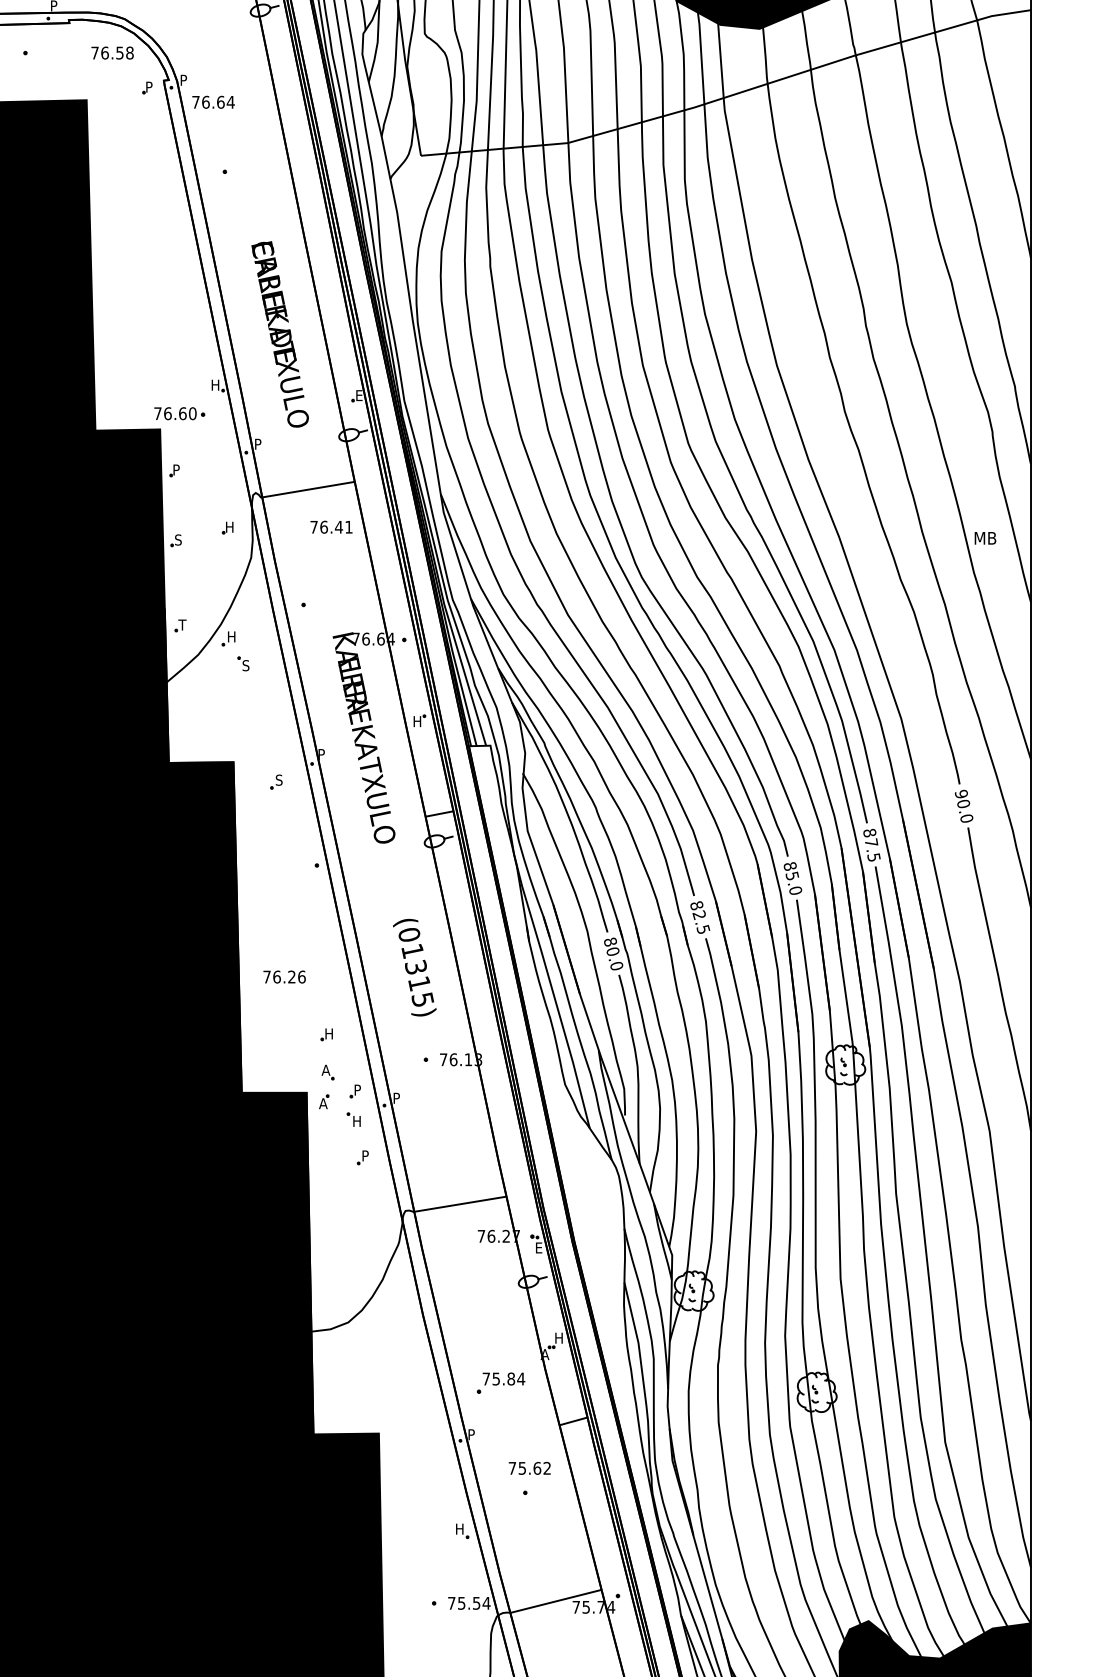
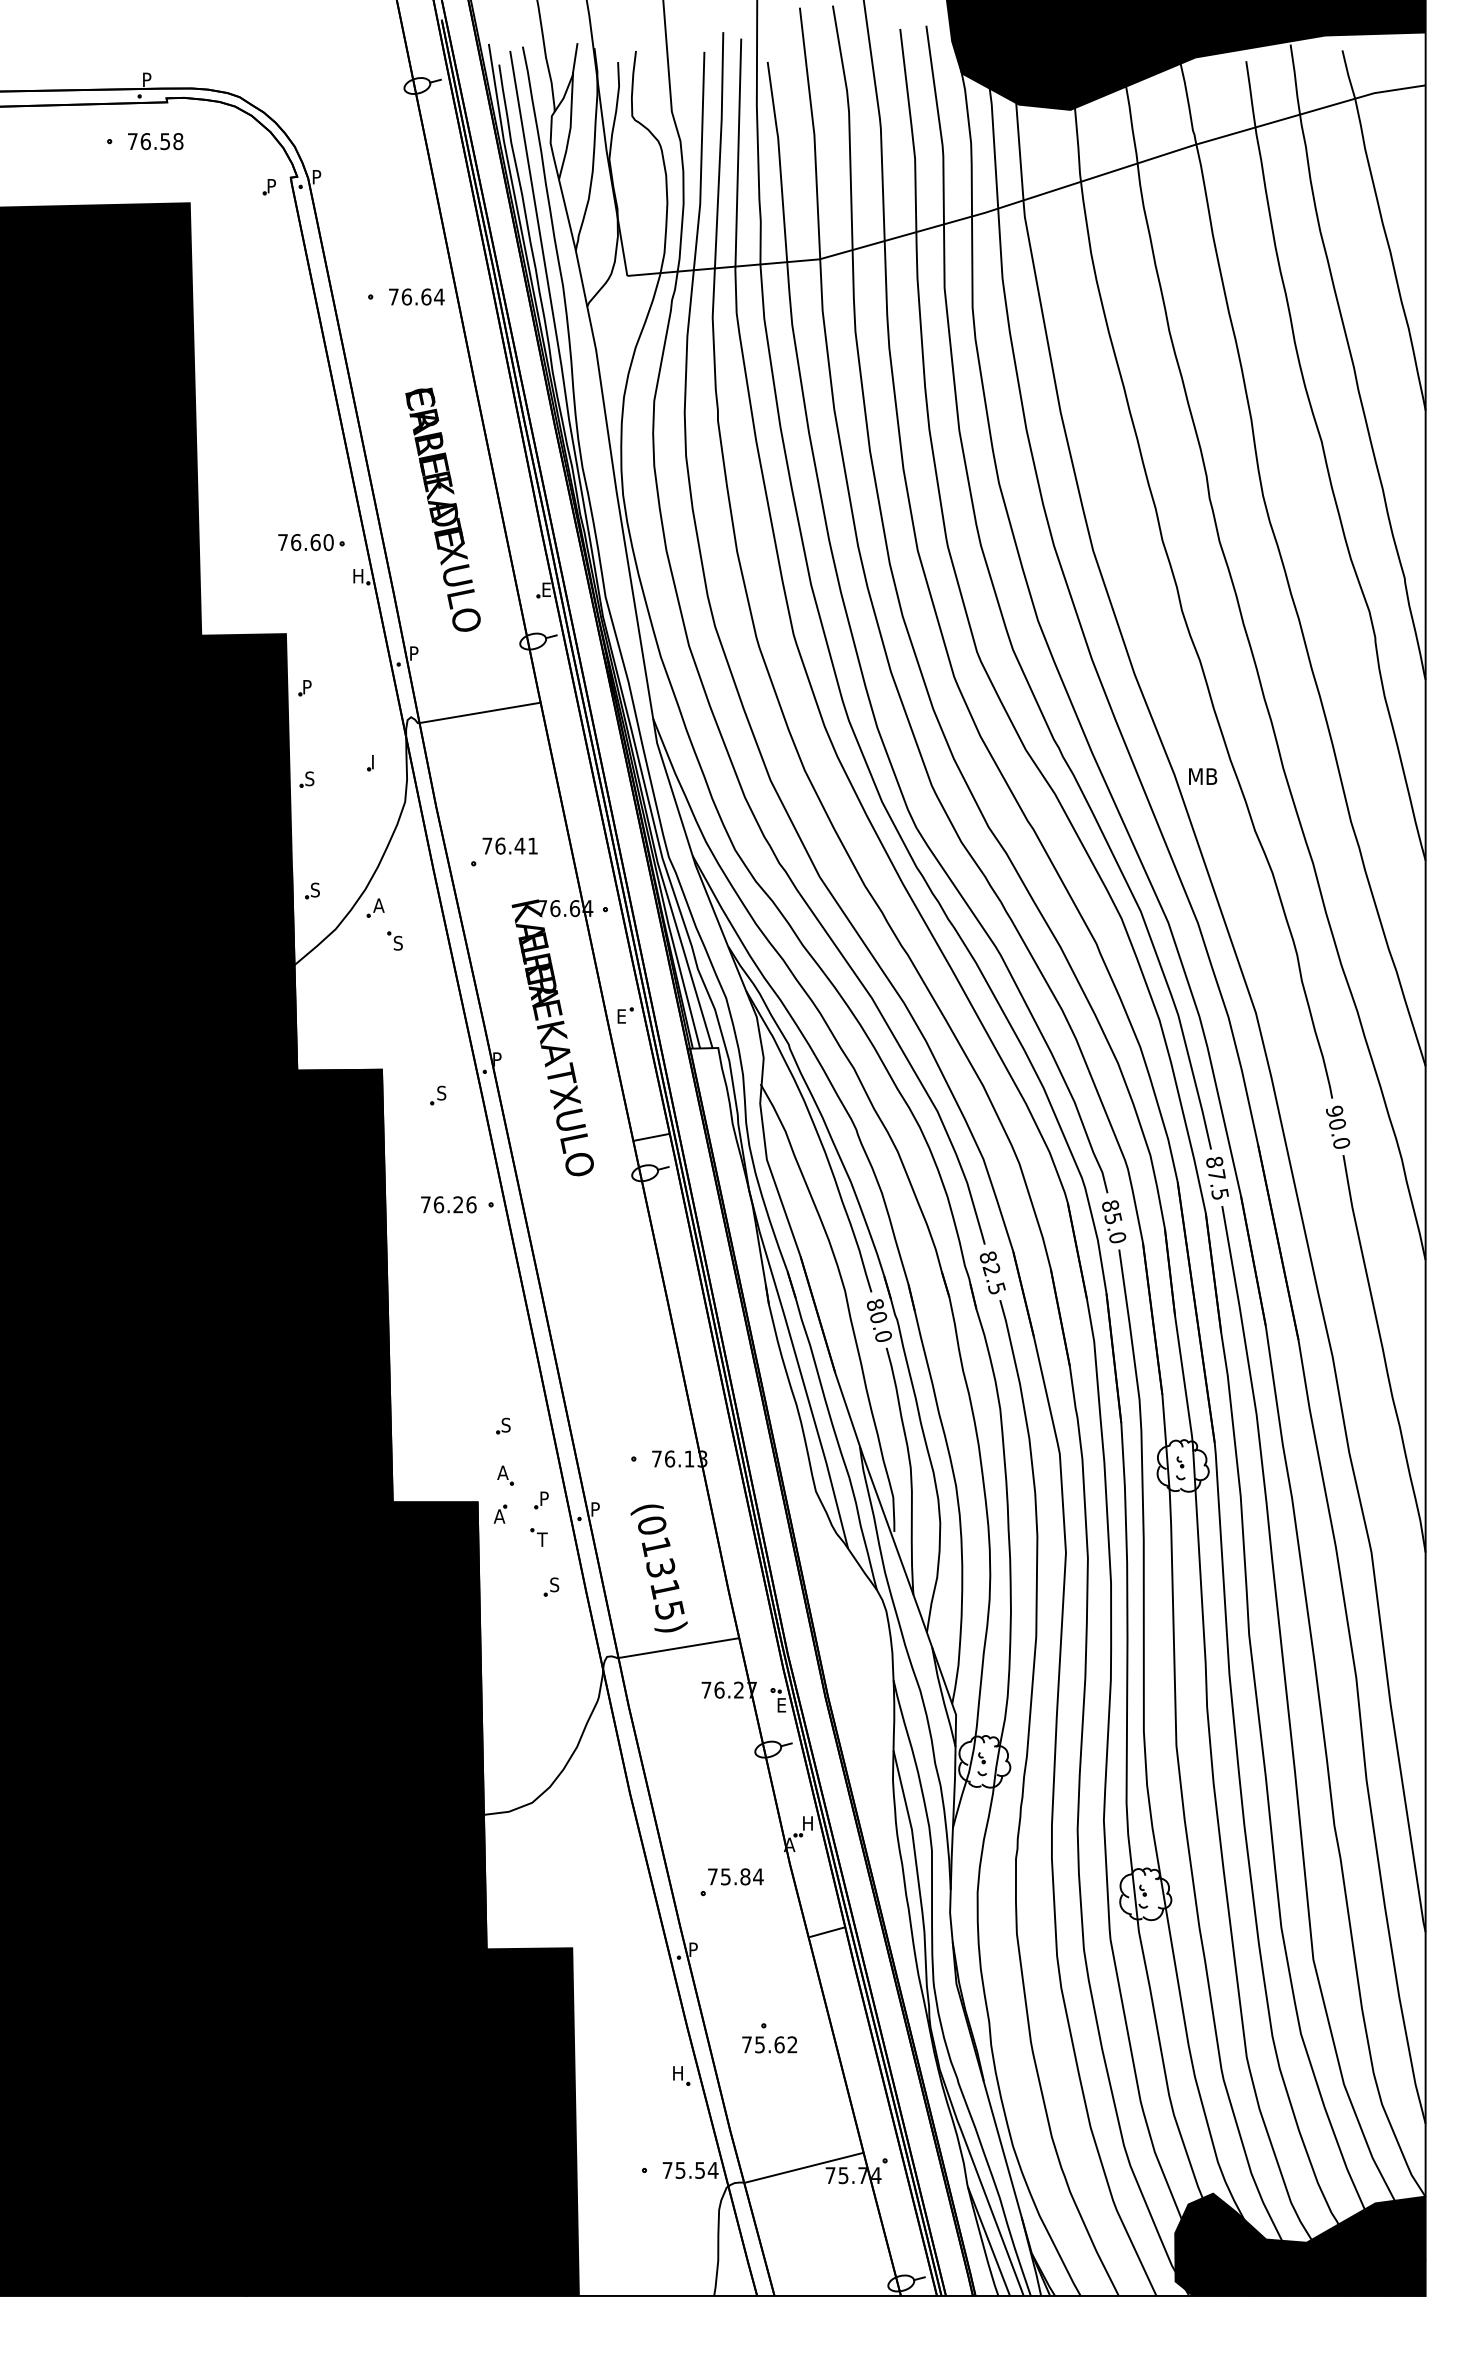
text: (112, 53) -> (155, 141), moved
text: (213, 101) -> (416, 296), moved
part: (179, 413) -> (311, 542), moved
text: (330, 526) -> (509, 845), moved
text: (230, 527) -> (377, 762), H -> I
text: (985, 538) -> (1203, 776), moved
text: (181, 624) -> (314, 889), T -> S
text: (230, 636) -> (378, 905), H -> A
text: (418, 721) -> (623, 1016), H -> E
text: (414, 967) -> (658, 1568), moved
text: (284, 976) -> (448, 1204), moved
text: (328, 1033) -> (506, 1424), H -> S
text: (356, 1121) -> (542, 1539), H -> T
text: (365, 1155) -> (554, 1584), P -> S
text: (529, 1468) -> (769, 2044), moved

